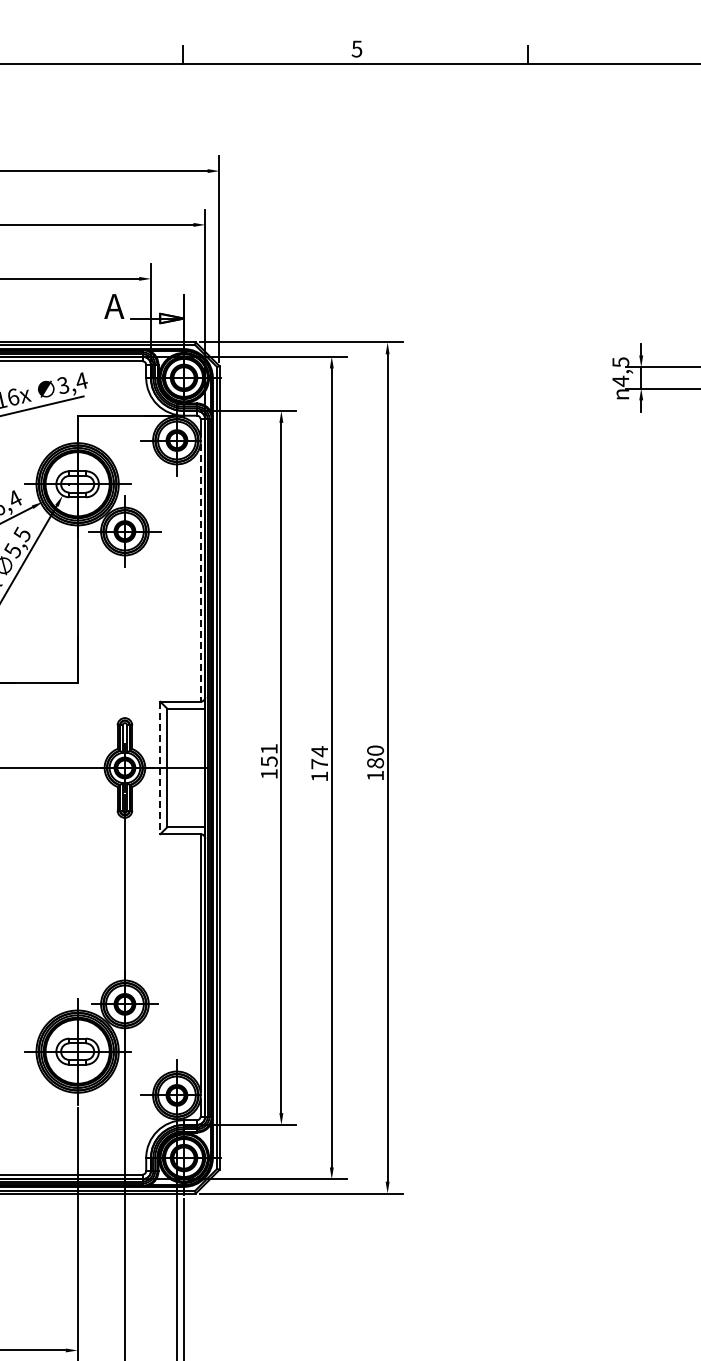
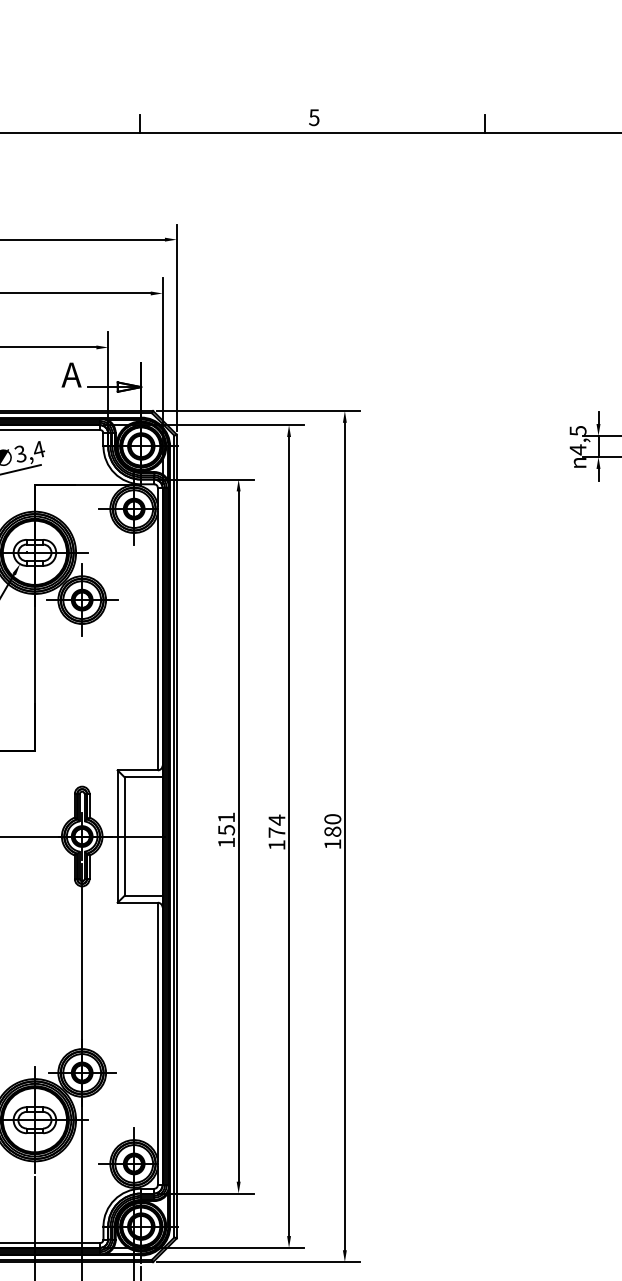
line: (200, 572) -> (157, 641), dashed -> solid
line: (160, 768) -> (117, 837), dashed -> solid

